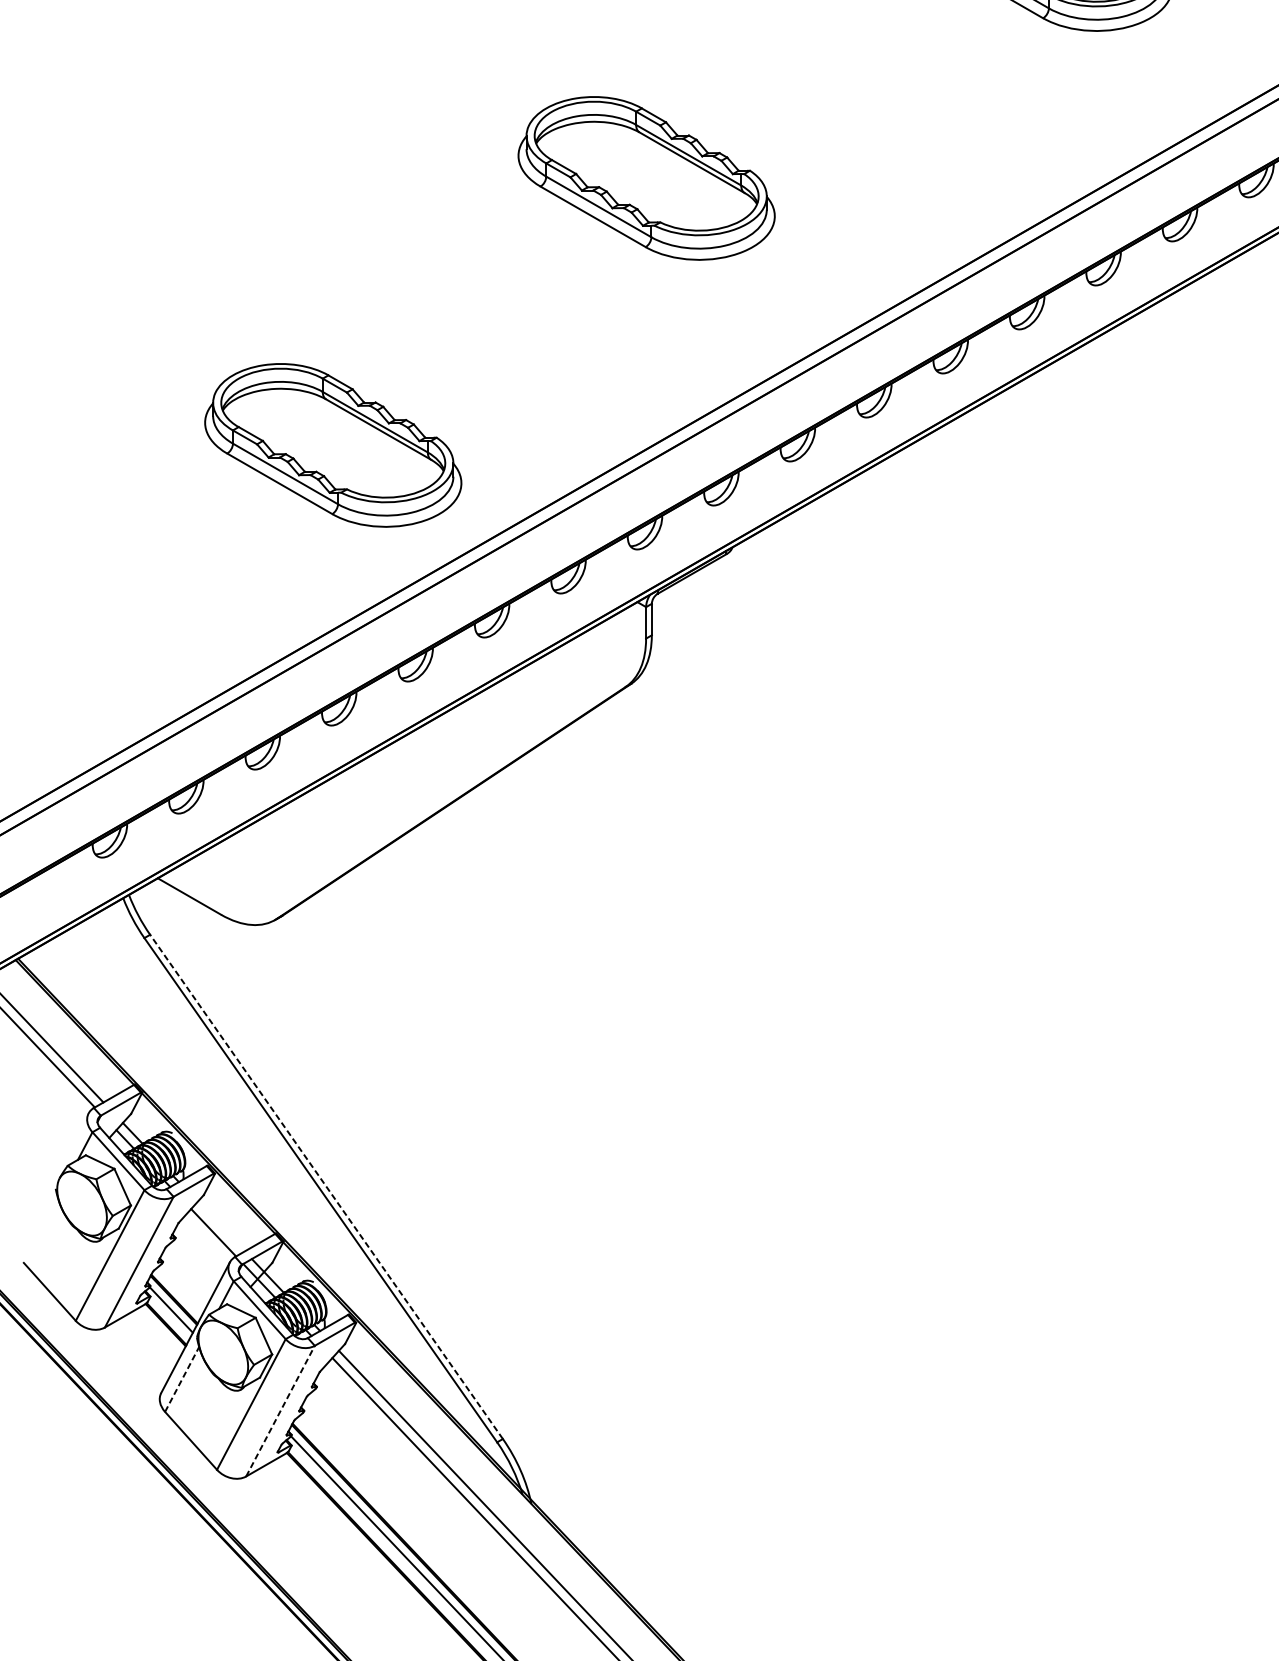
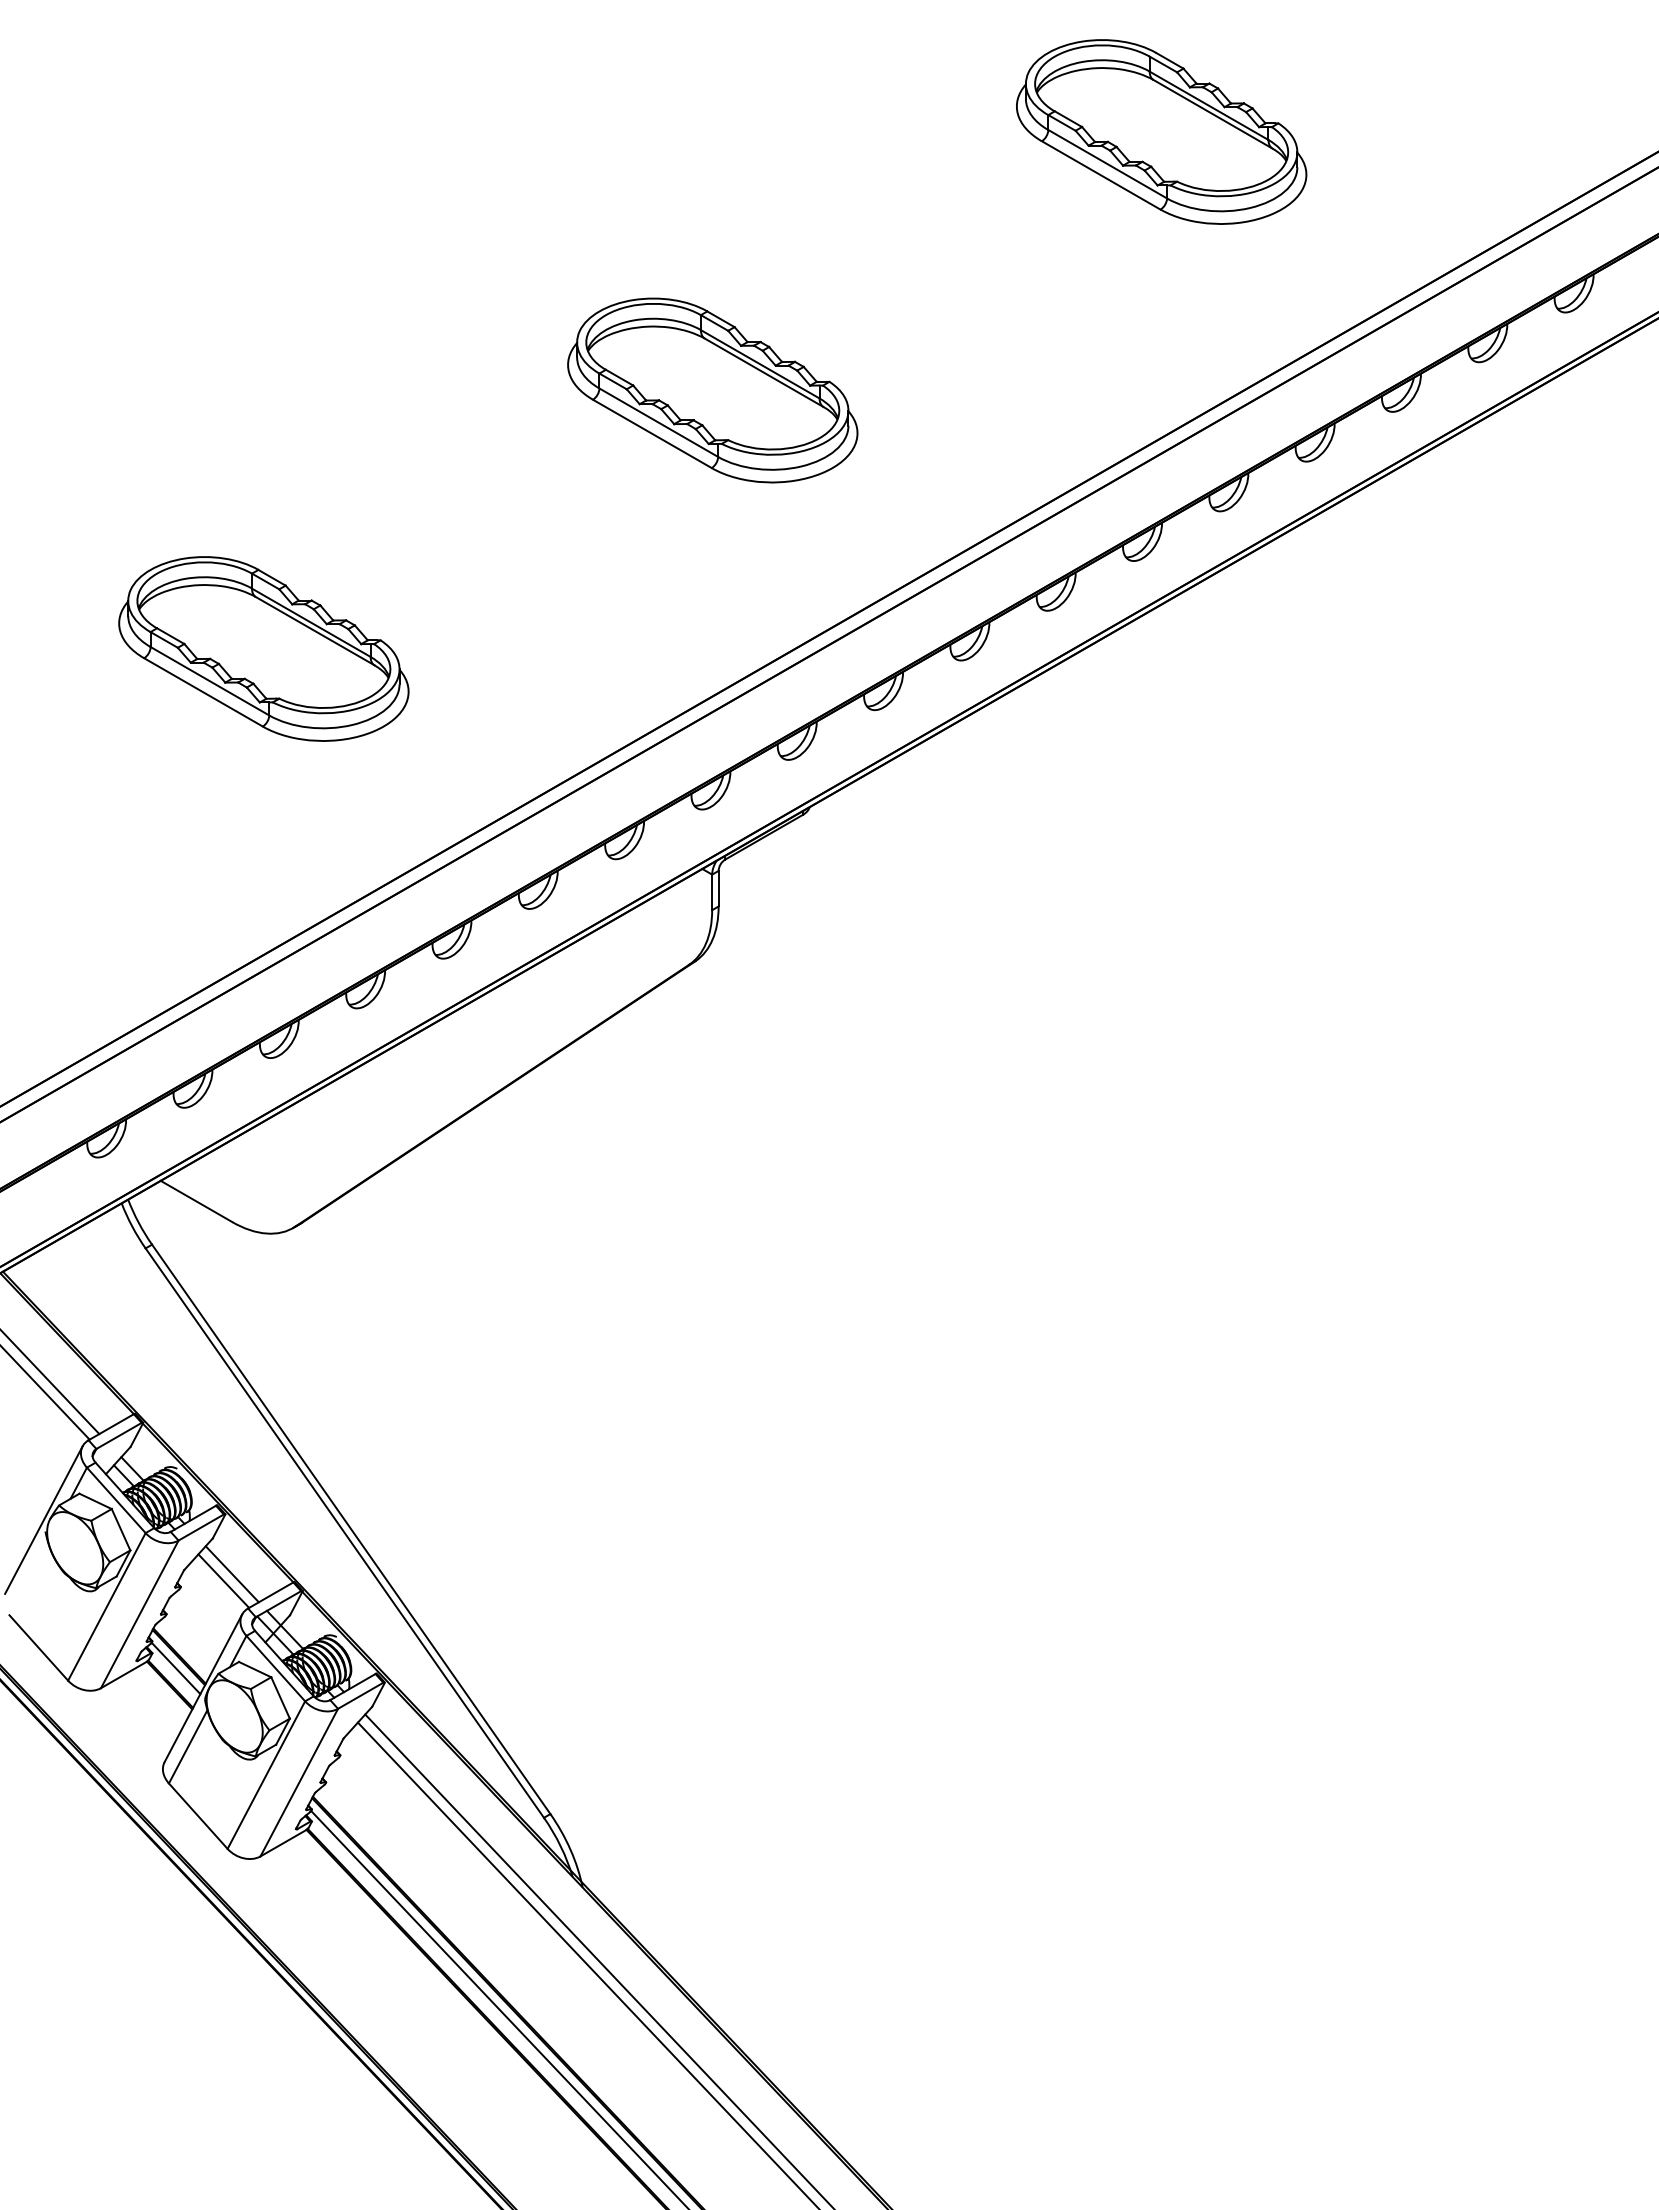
part: (332, 444) -> (263, 648), moved
line: (54, 1178) -> (43, 1519), added
line: (325, 1186) -> (350, 1528), dashed -> solid
line: (220, 1226) -> (231, 1574), added
line: (182, 1379) -> (188, 1746), dashed -> solid
line: (280, 1411) -> (299, 1782), dashed -> solid

